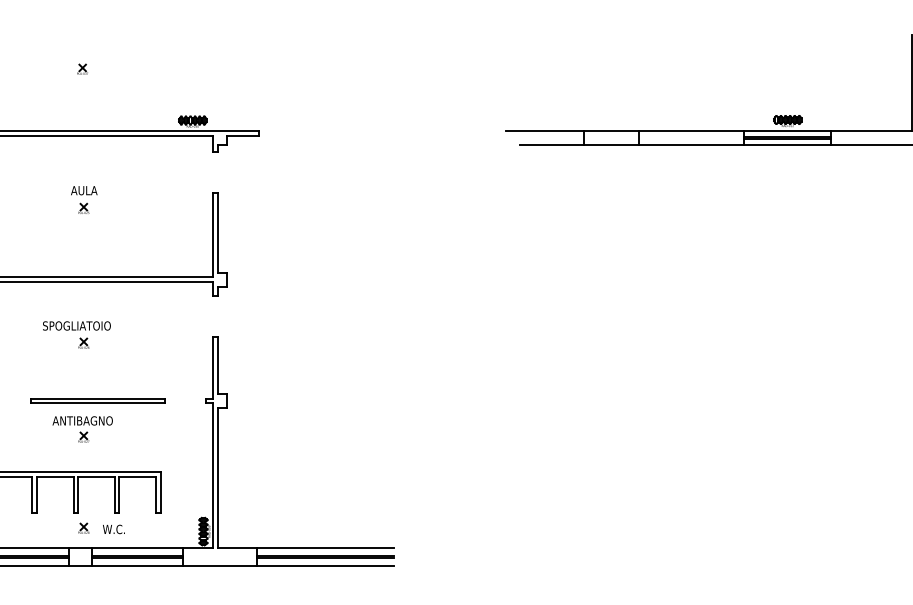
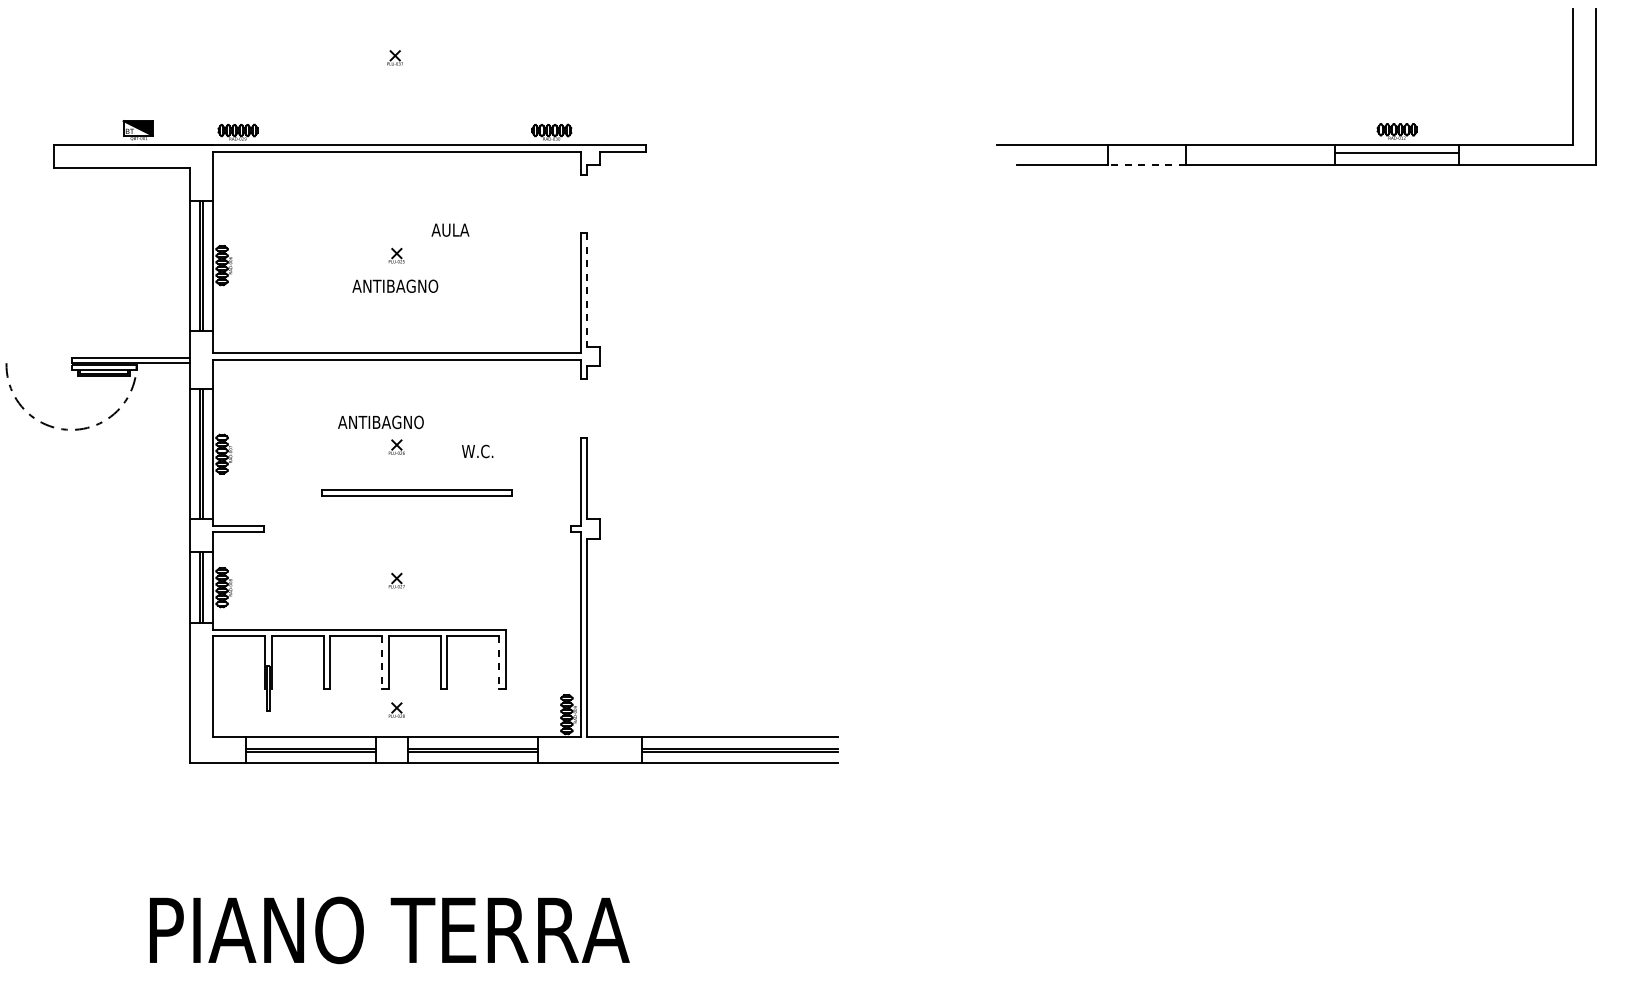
line: (788, 138) -> (1397, 156), removed
line: (611, 144) -> (1146, 164), solid -> dashed
text: (84, 190) -> (450, 229), moved
line: (218, 233) -> (587, 290), solid -> dashed
text: (76, 326) -> (386, 422), SPOGLIATOIO -> ANTIBAGNO
part: (97, 400) -> (416, 492), moved
text: (82, 420) -> (395, 285), moved
line: (73, 494) -> (382, 662), solid -> dashed
line: (156, 494) -> (499, 662), solid -> dashed
text: (113, 529) -> (477, 451), moved

